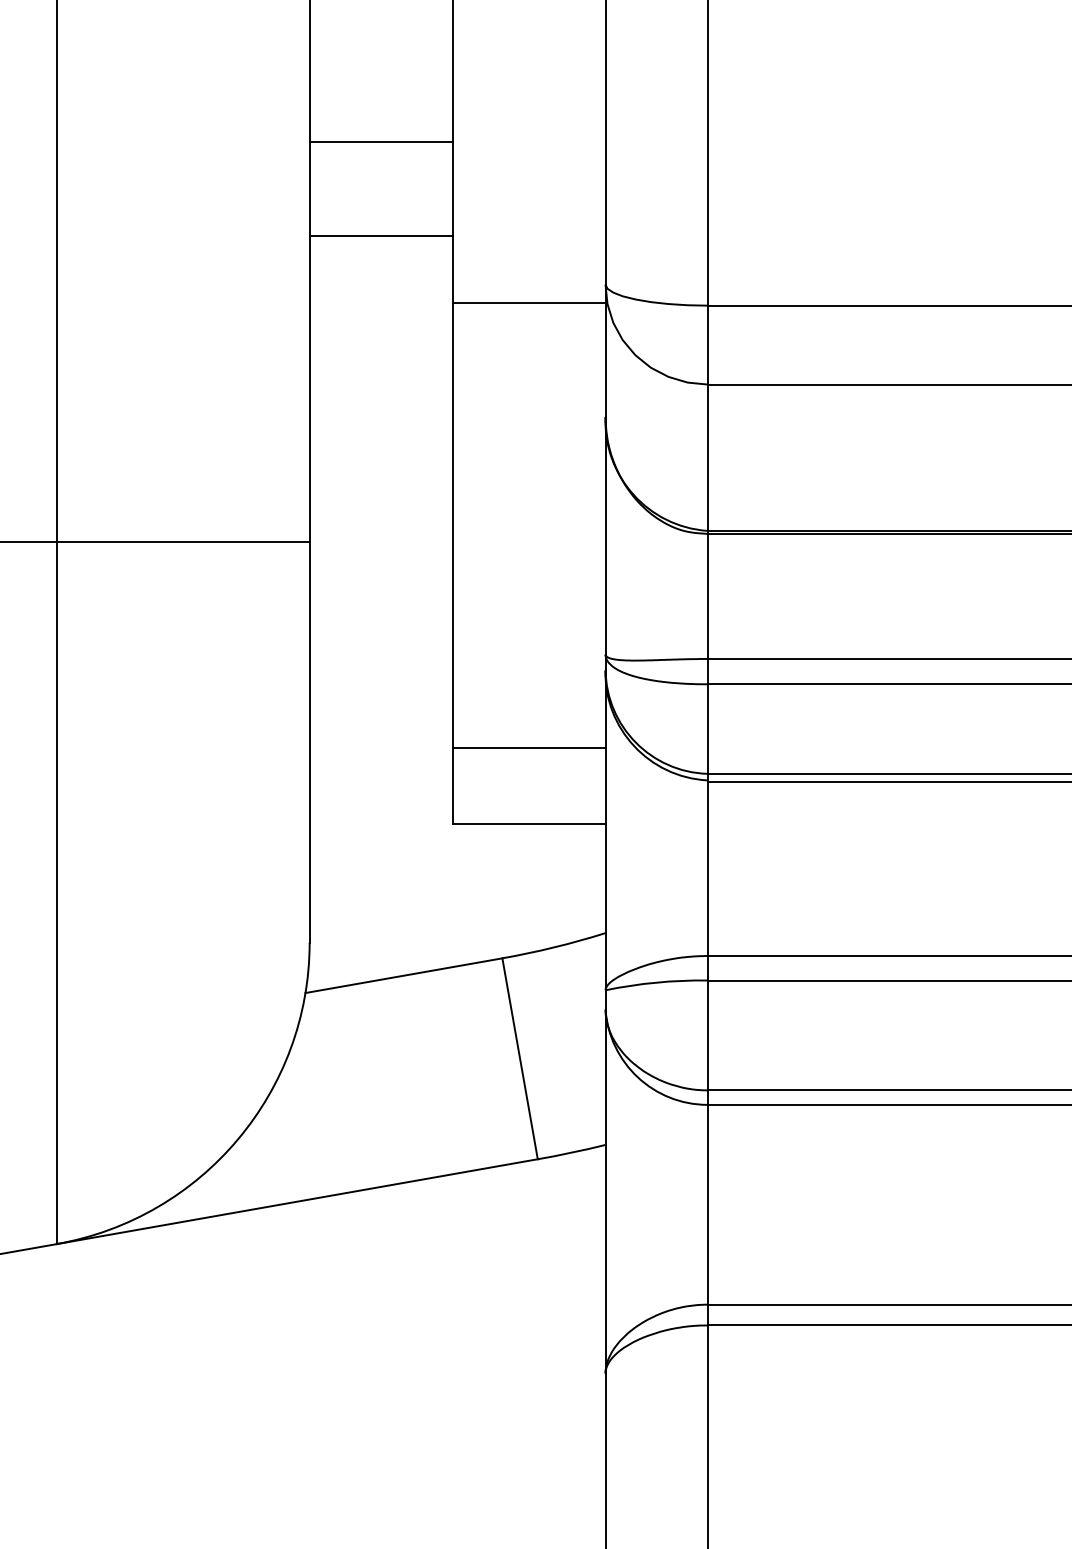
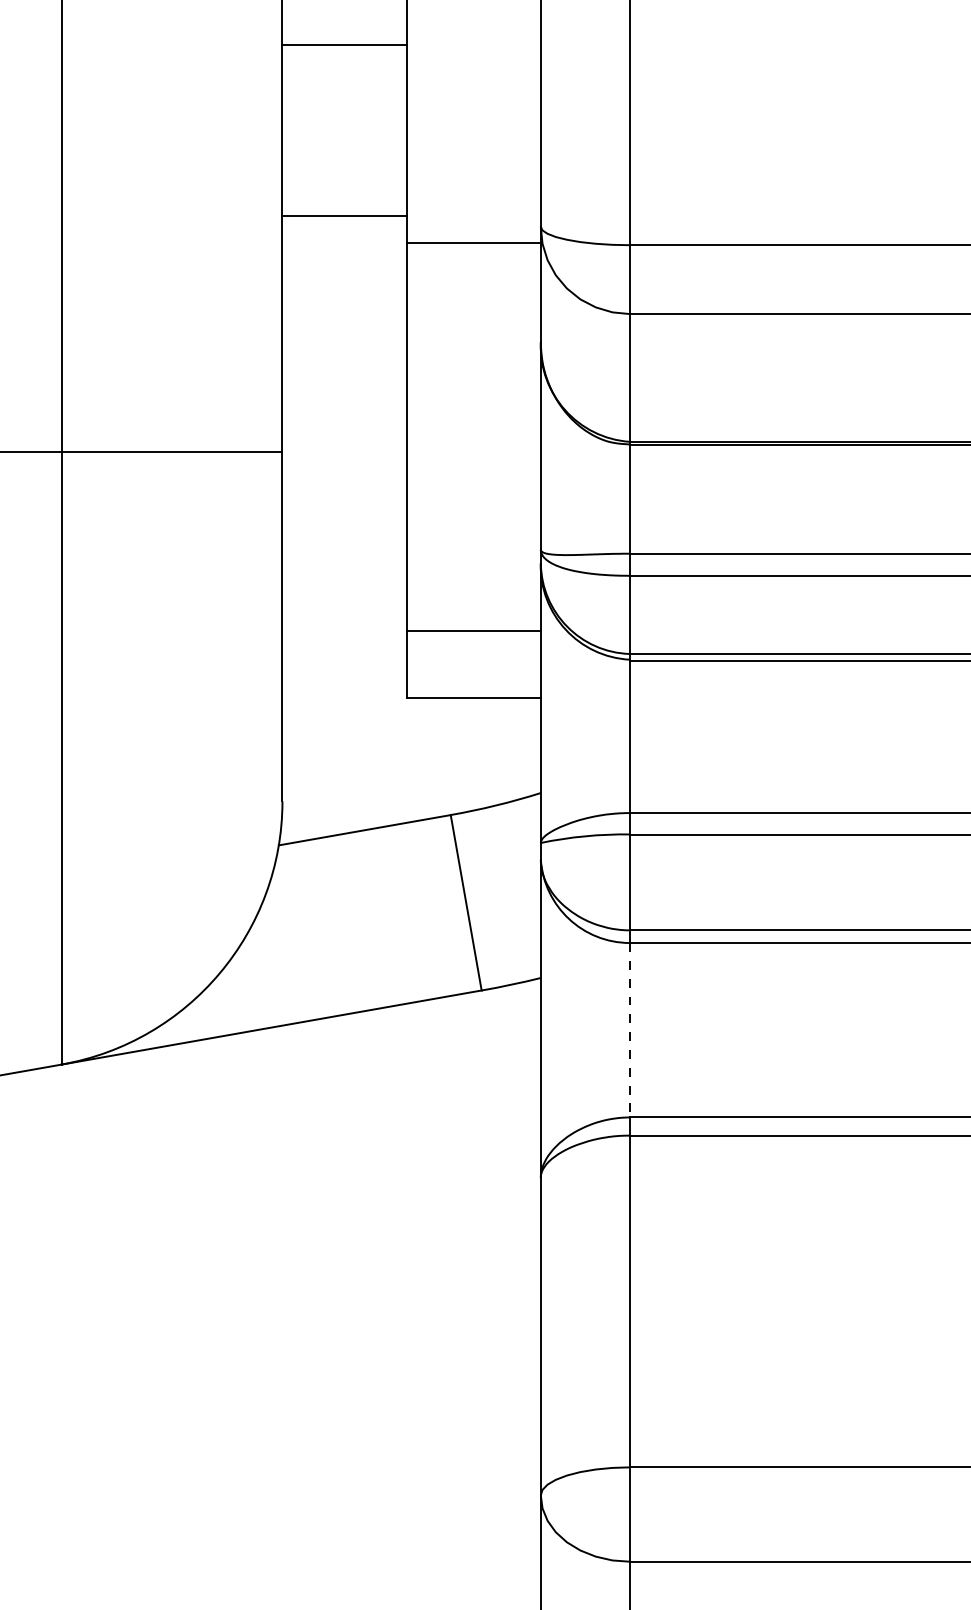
line: (380, 142) -> (344, 45), moved
line: (380, 236) -> (344, 216), moved
line: (707, 1205) -> (629, 1030), solid -> dashed

